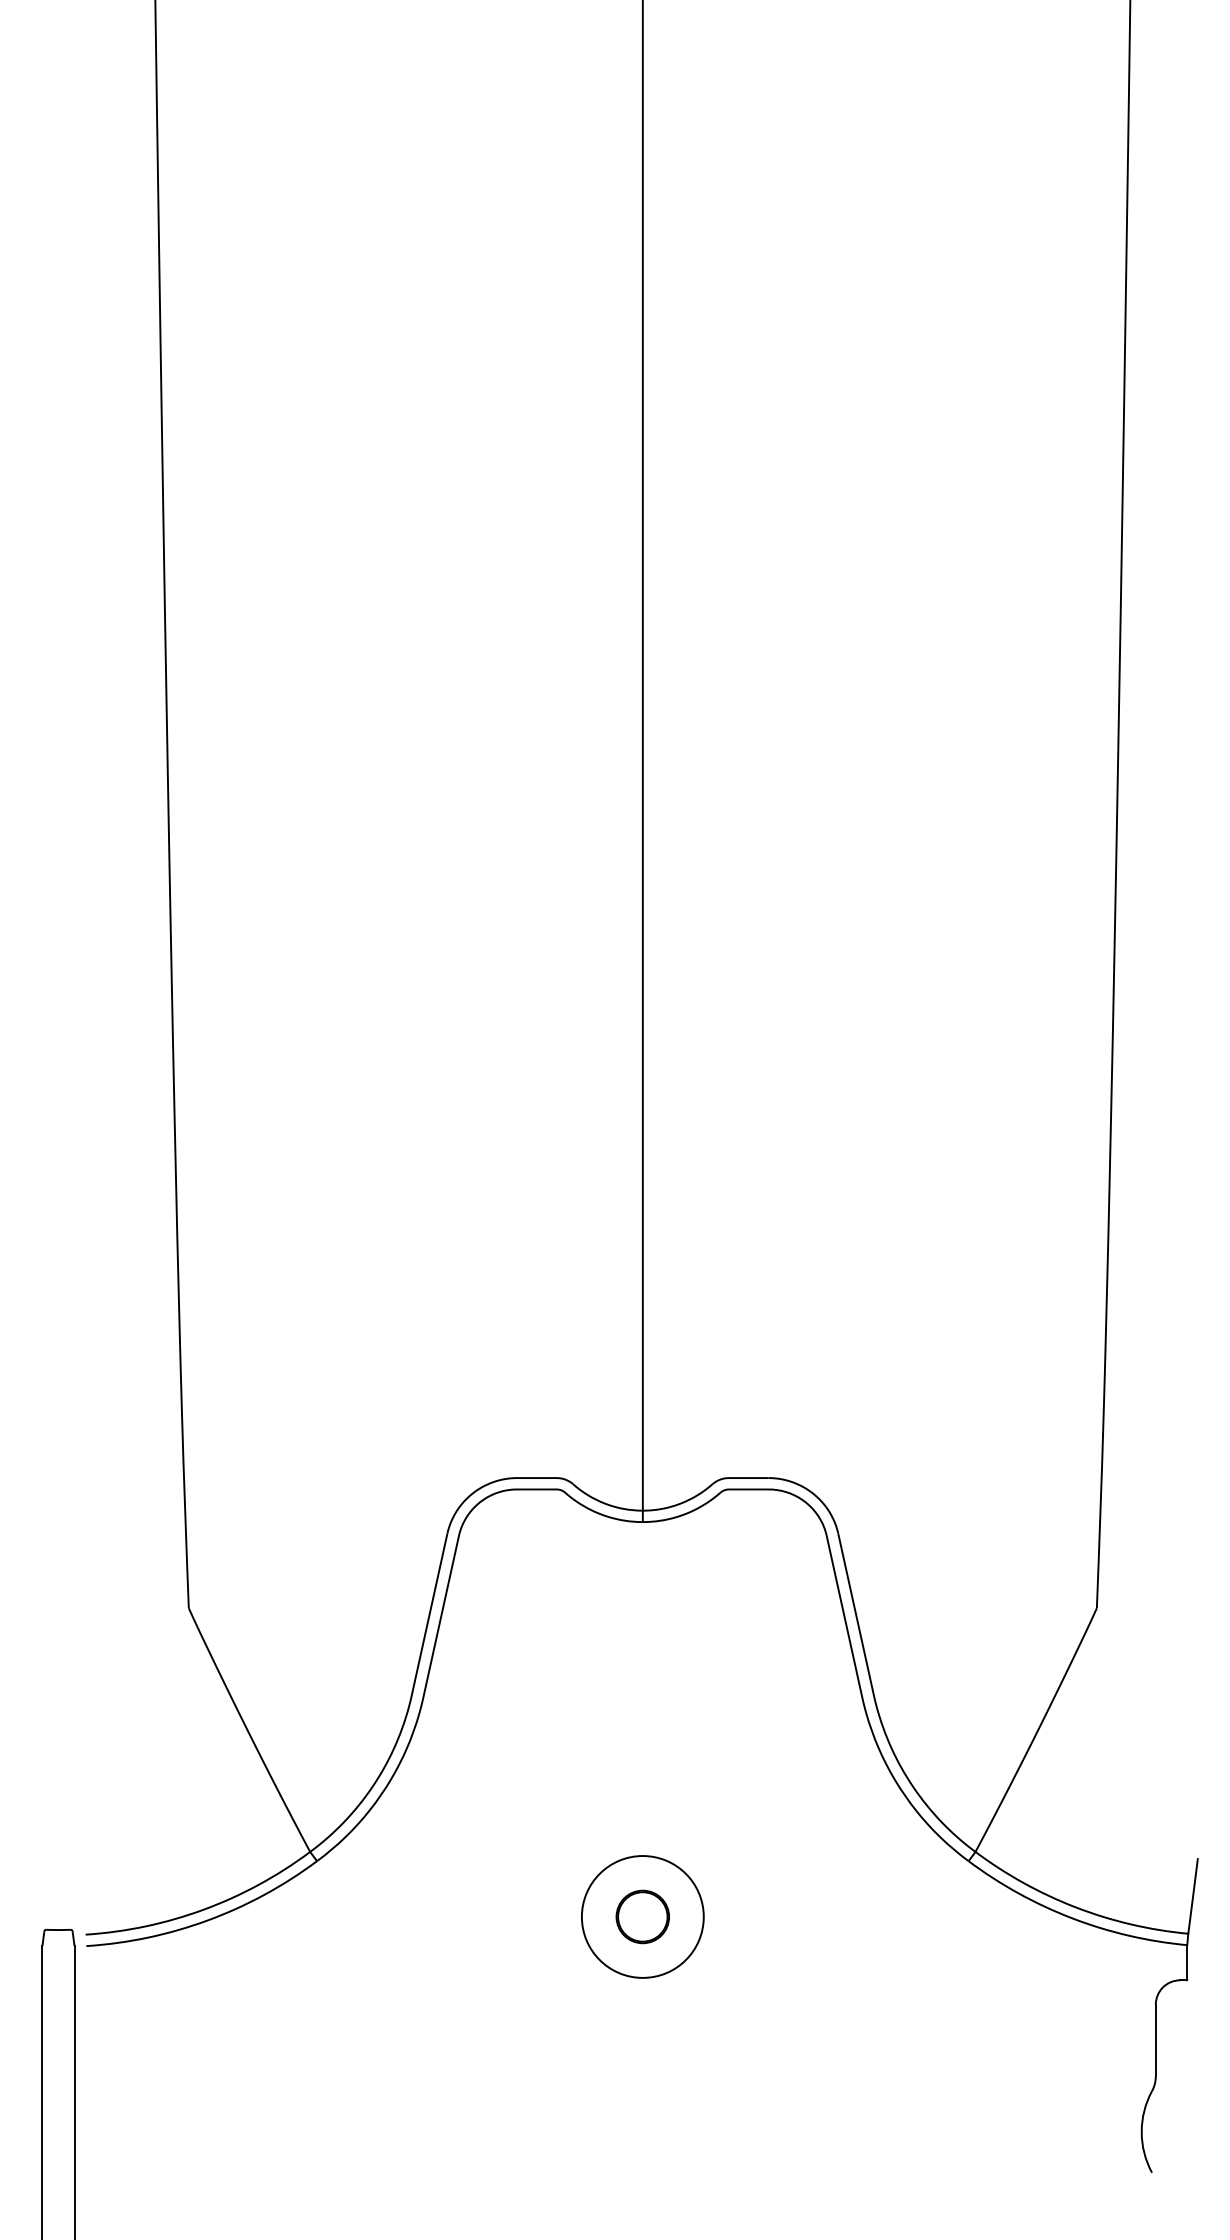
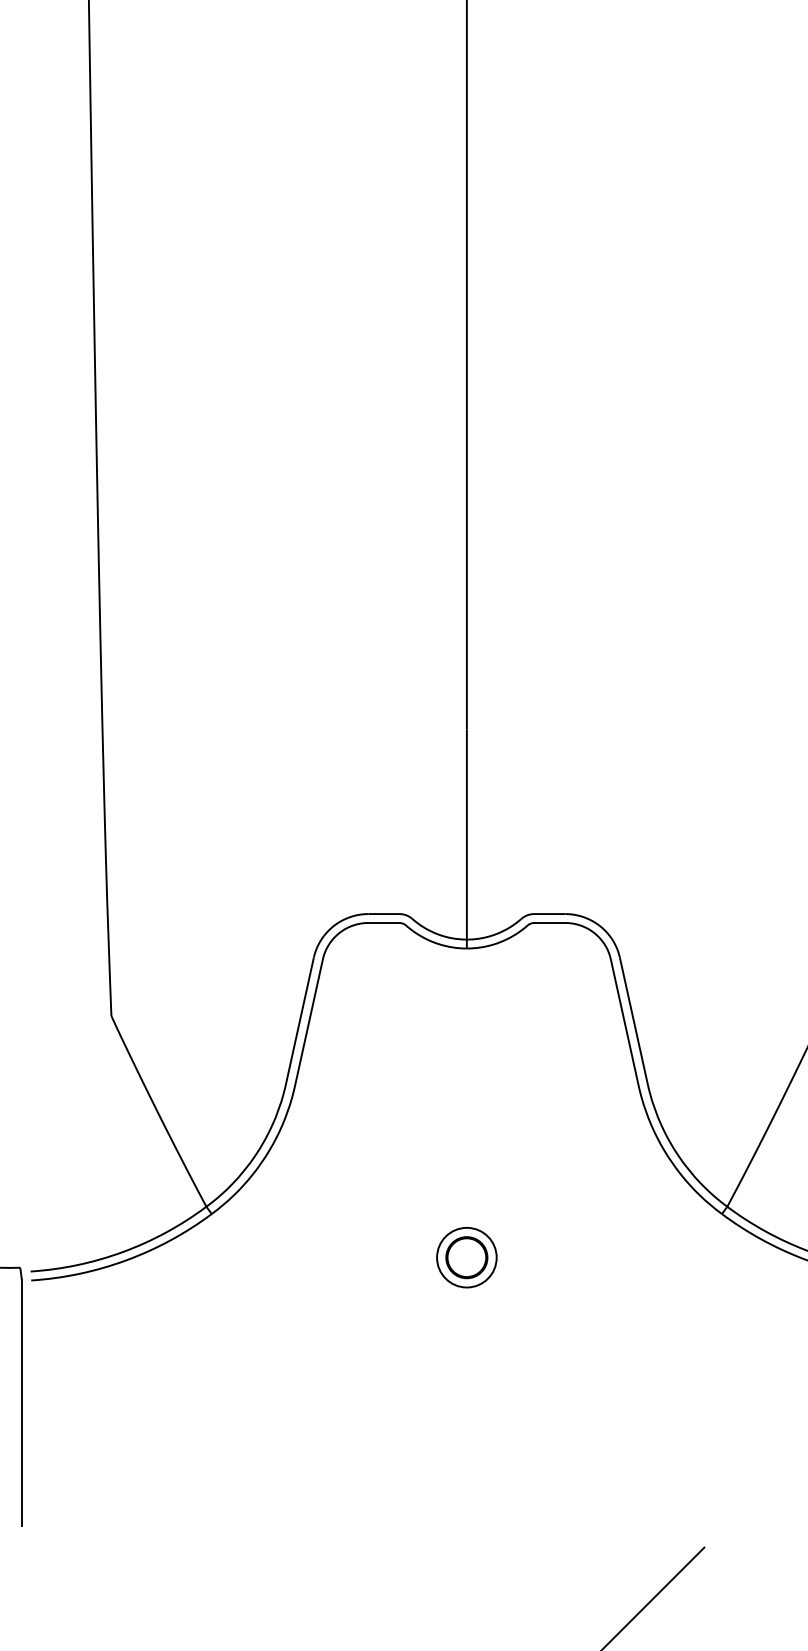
circle: (642, 1916) -> (466, 1257), size x0.62

